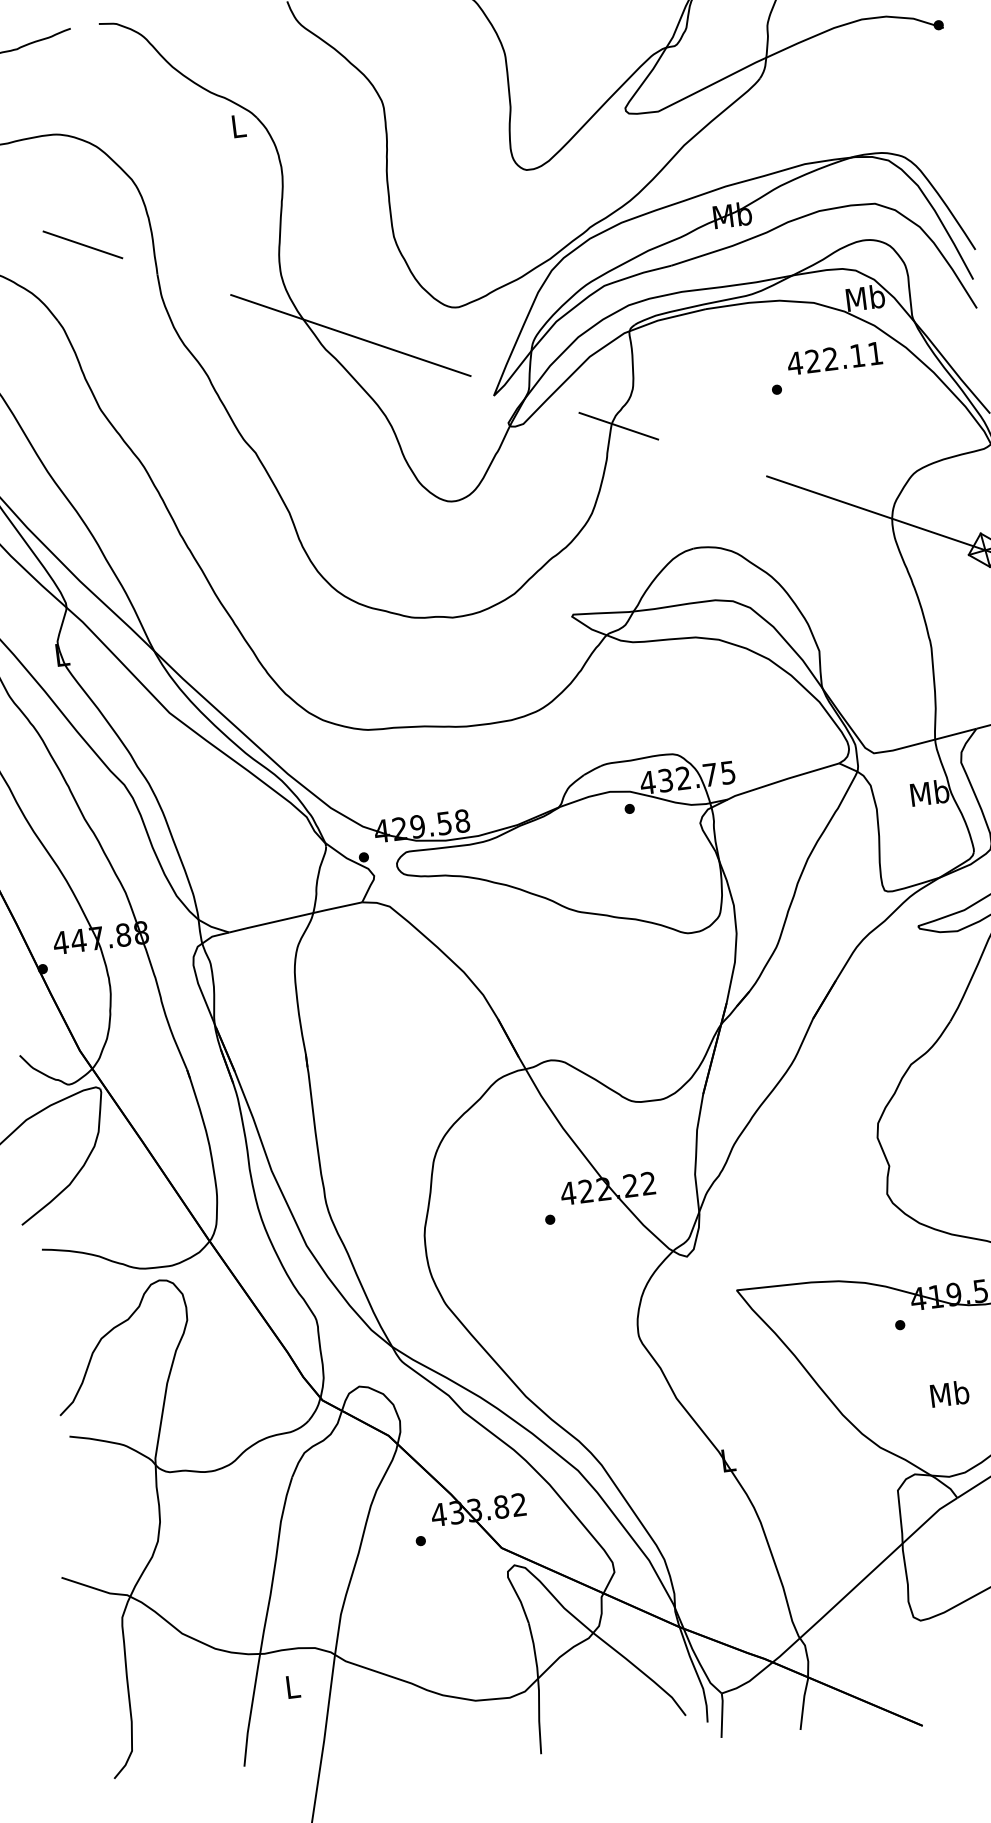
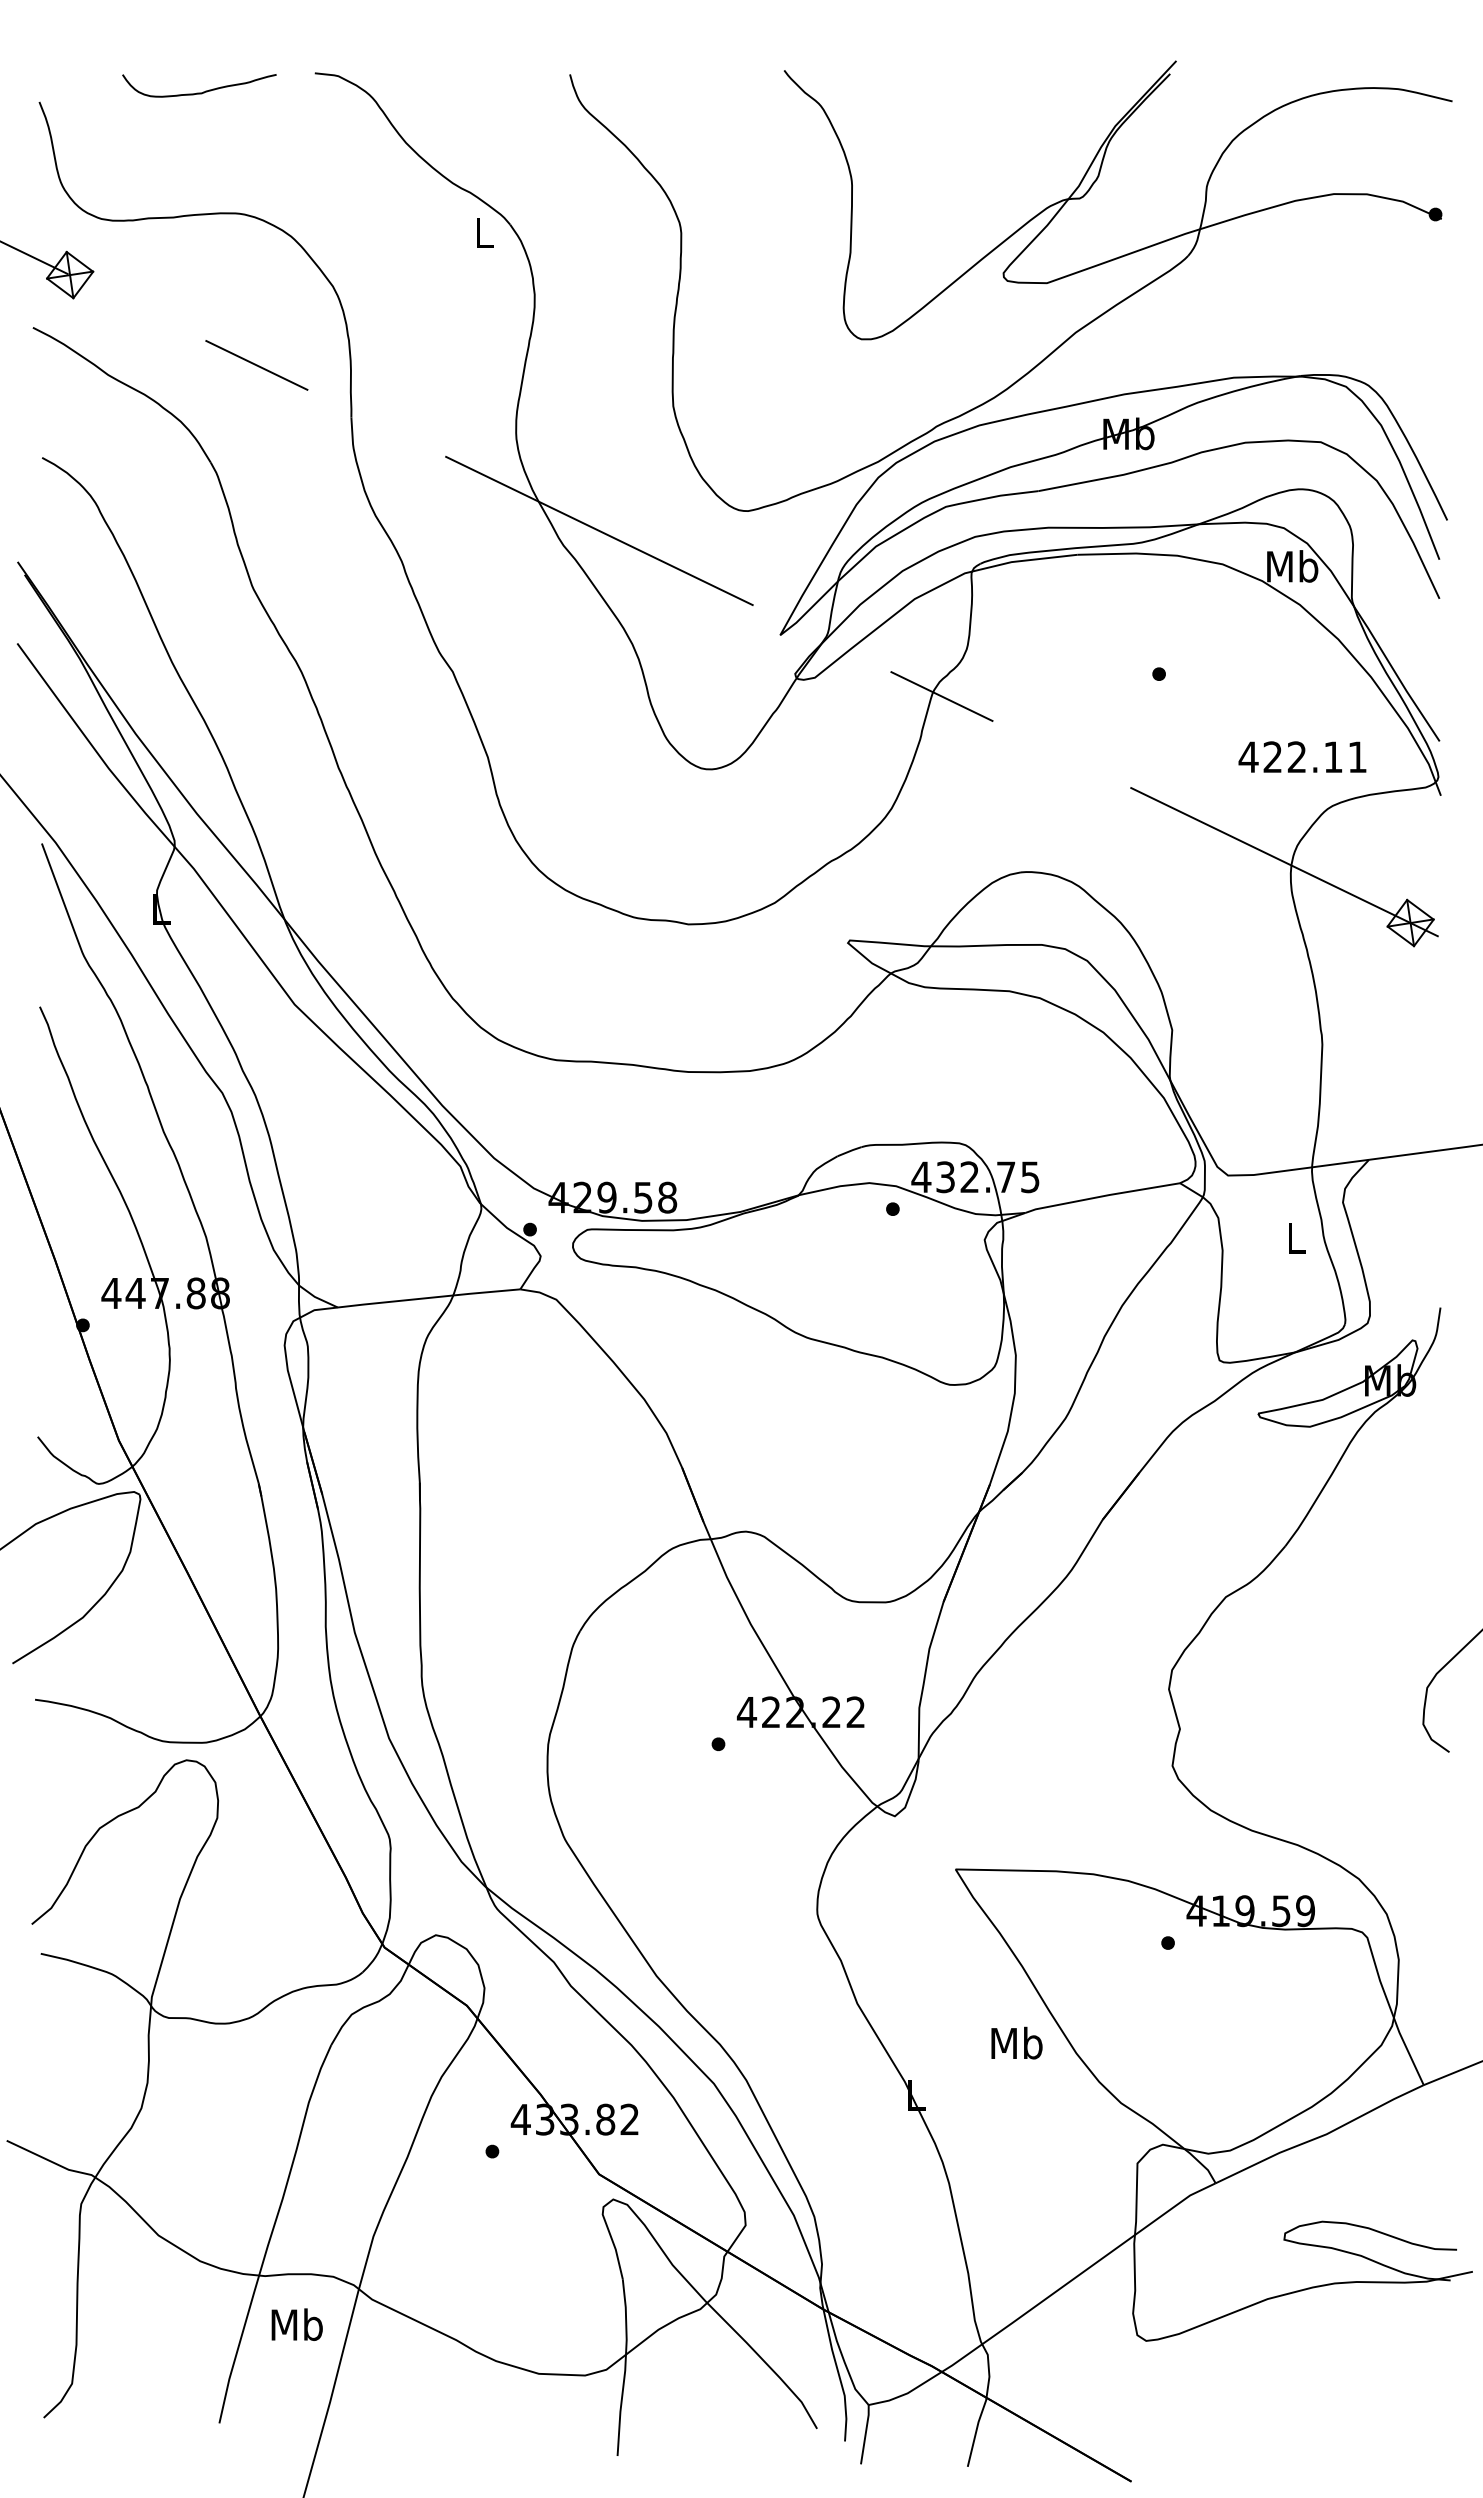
text: (834, 358) -> (1302, 756), moved
text: (929, 792) -> (1295, 1237), Mb -> L
text: (949, 1393) -> (1016, 2042), moved
text: (292, 1686) -> (296, 2324), L -> Mb

